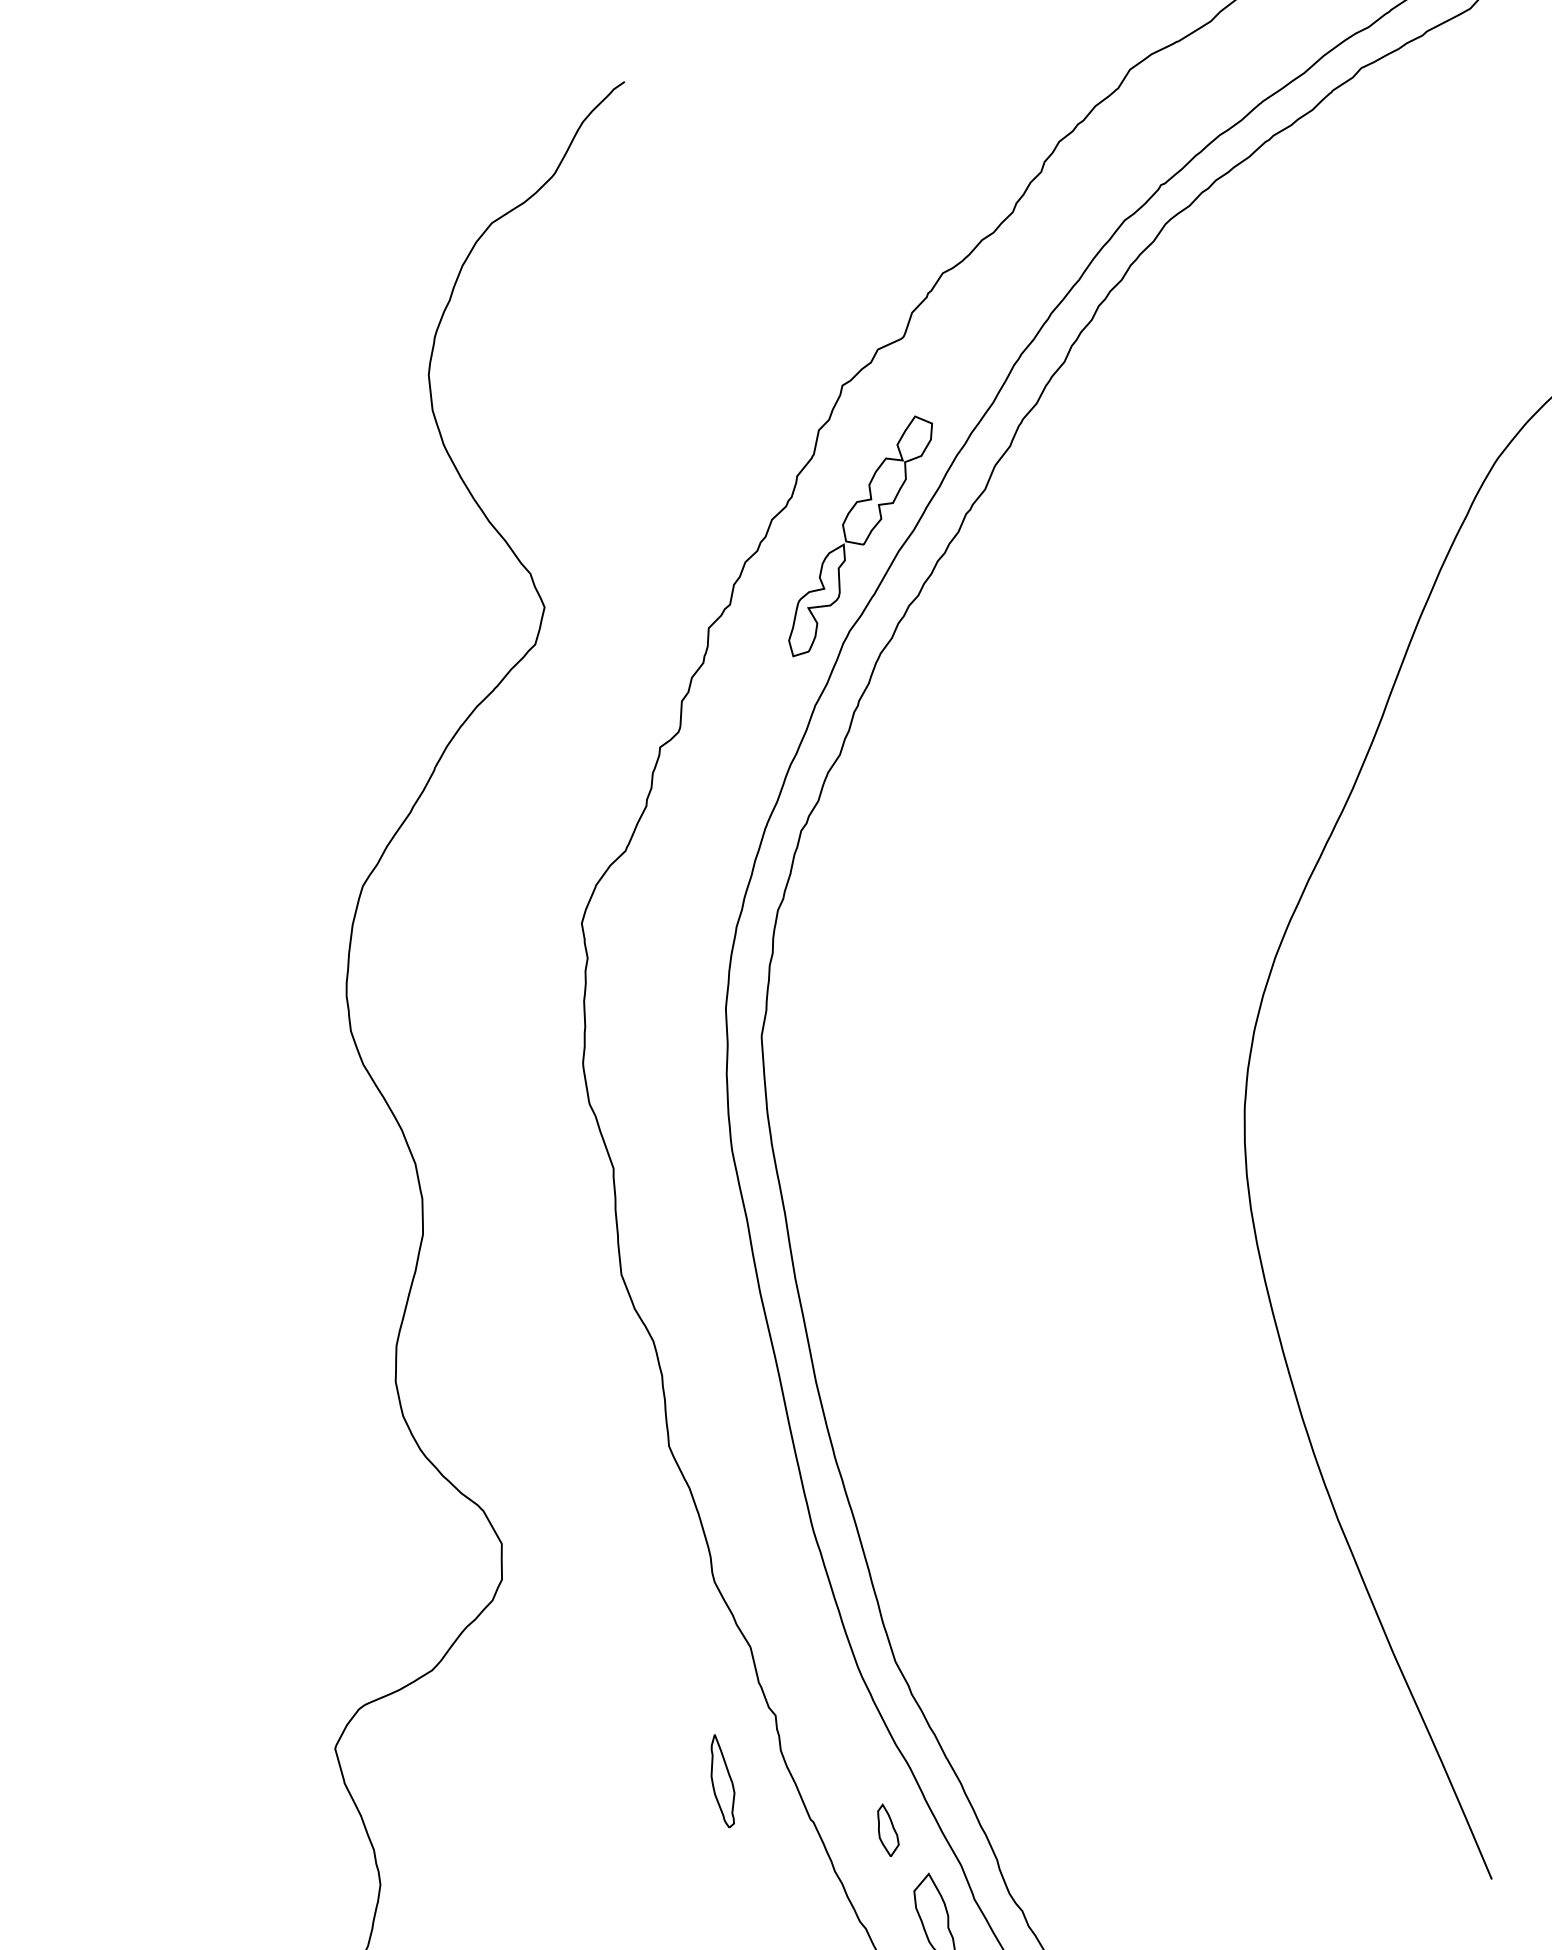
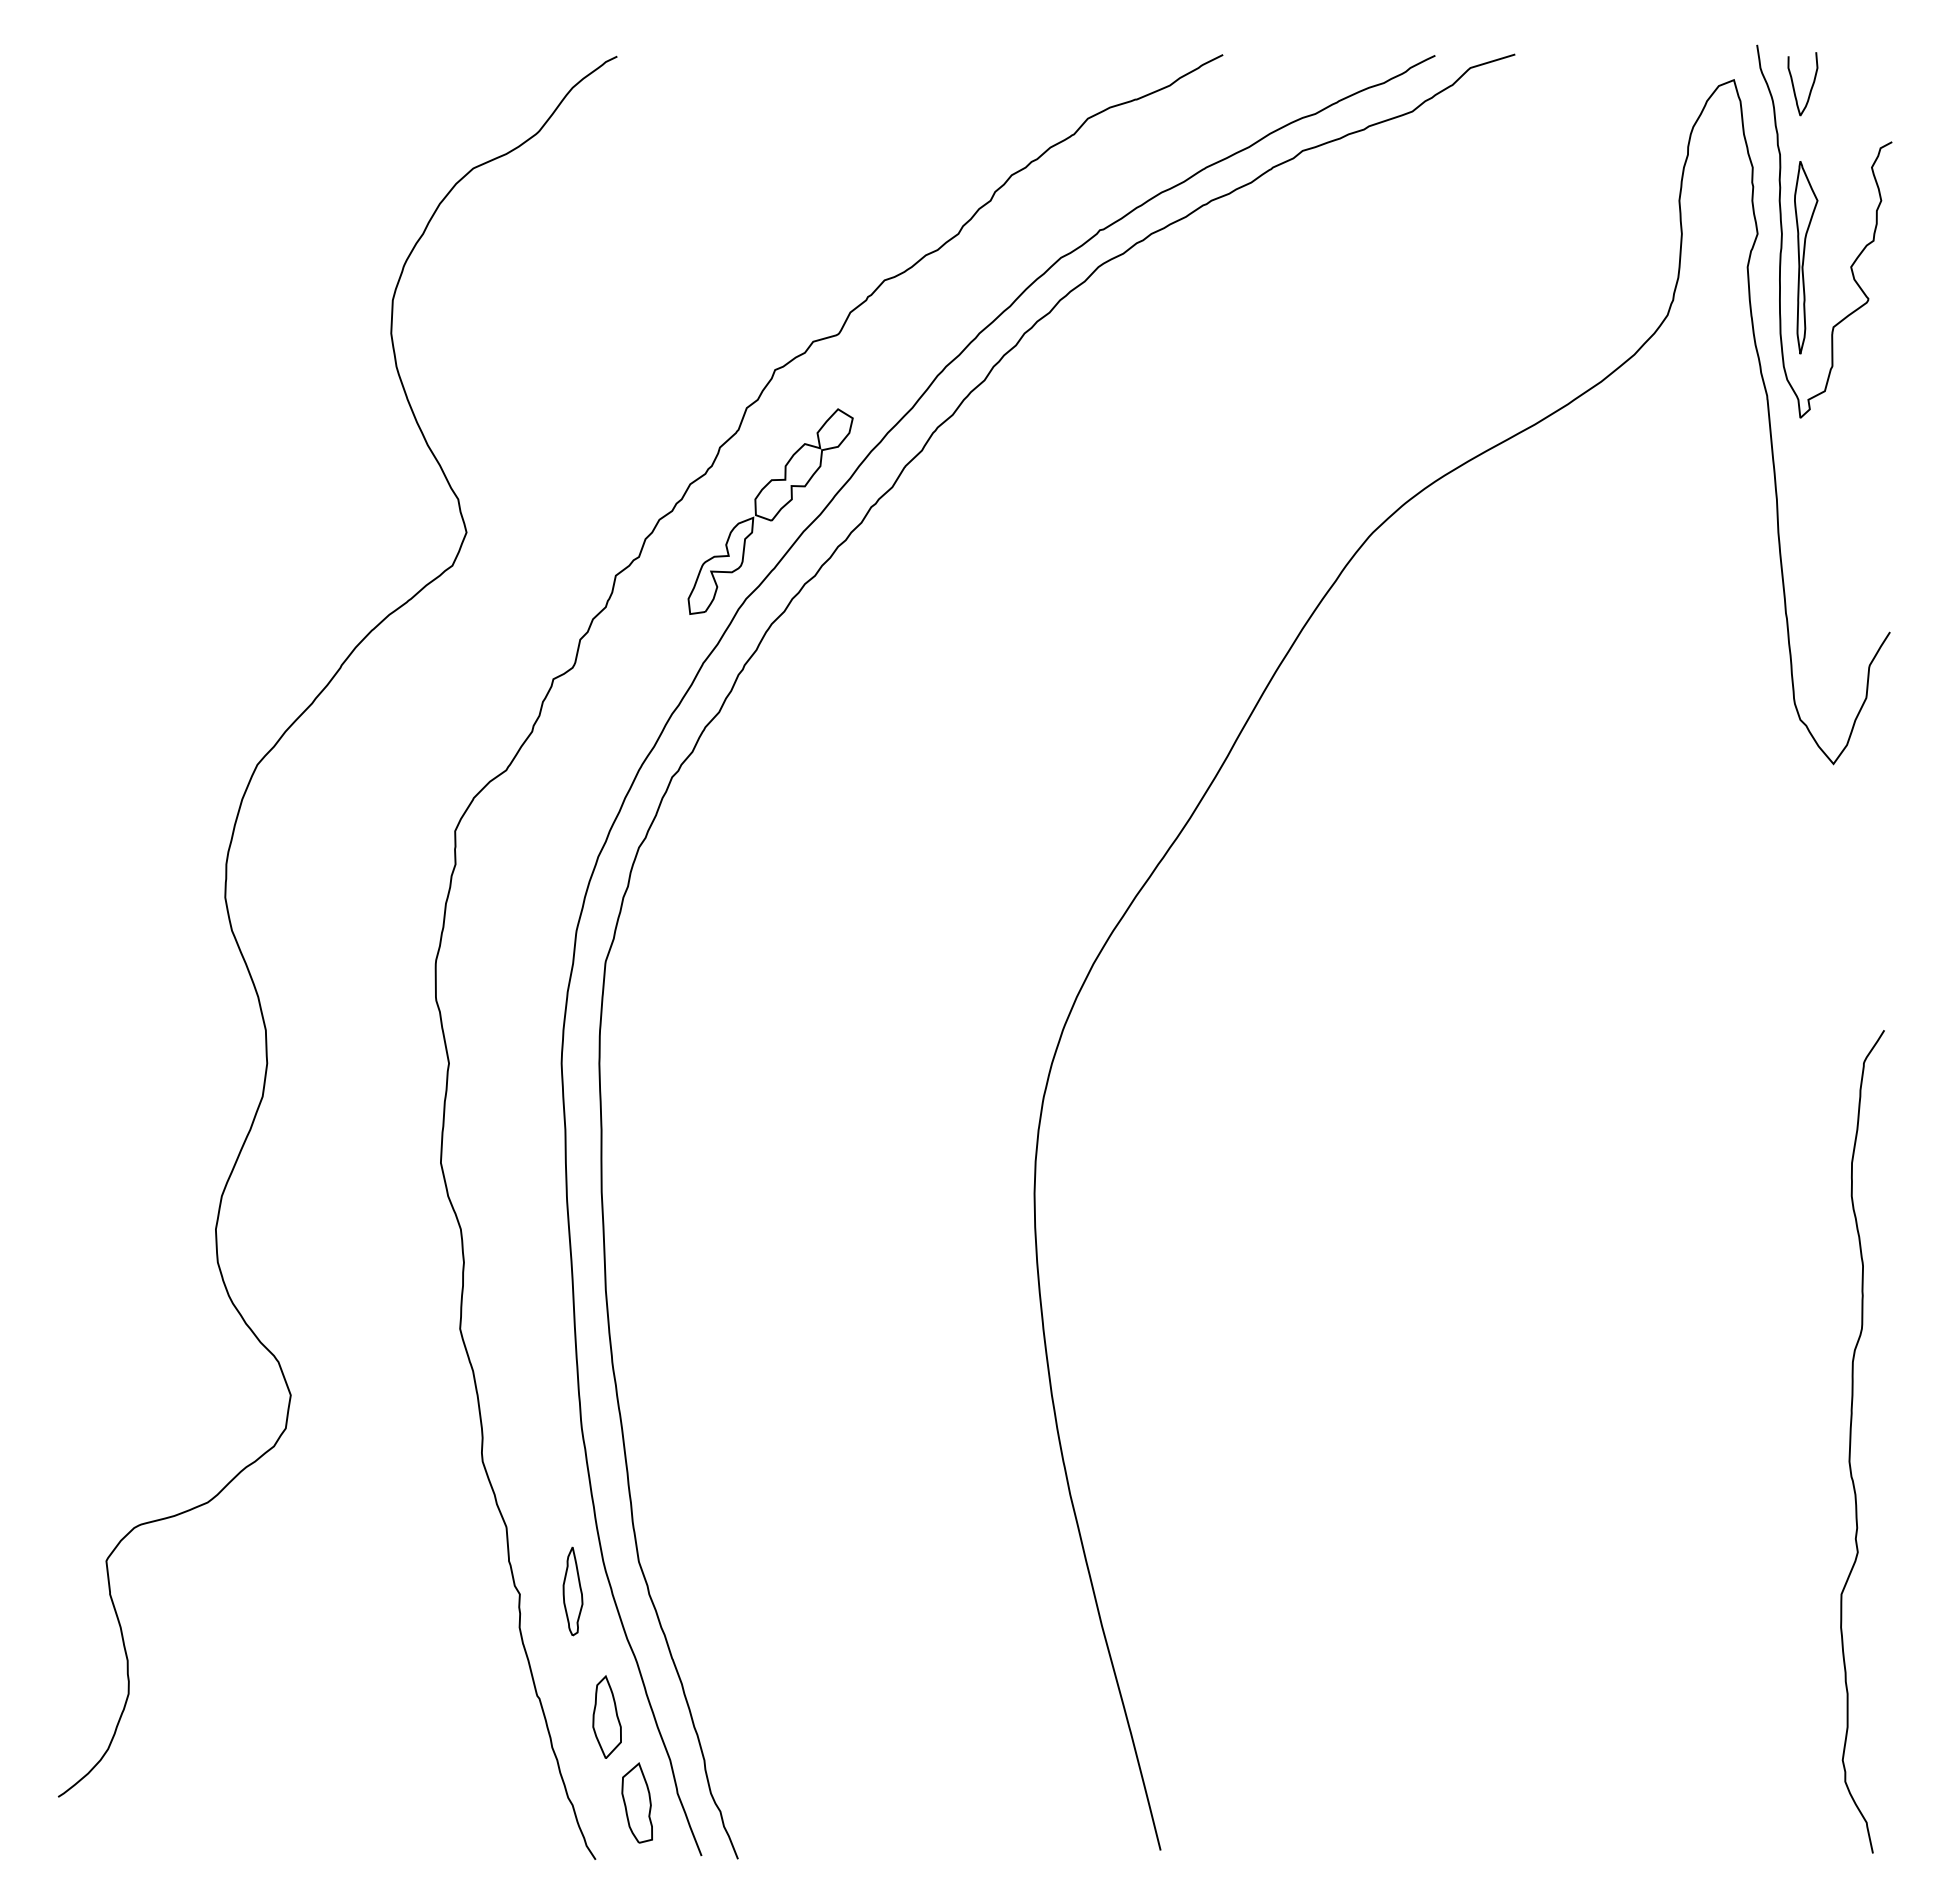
part: (721, 1781) -> (572, 1591), moved
part: (886, 1829) -> (606, 1716), size x1.67

